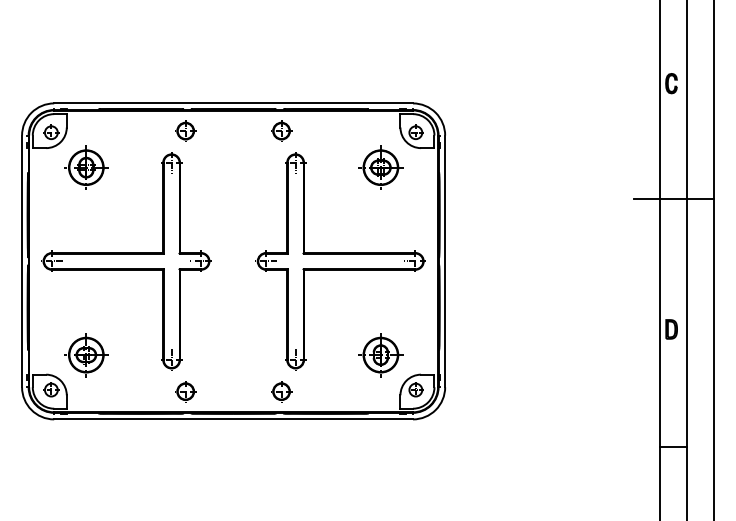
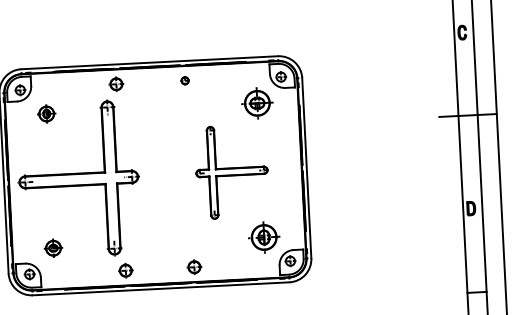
part: (281, 130) -> (184, 80), size x0.6
part: (86, 167) -> (46, 113), size x0.6
part: (340, 261) -> (231, 171), size x0.6
part: (86, 355) -> (53, 248), size x0.6

